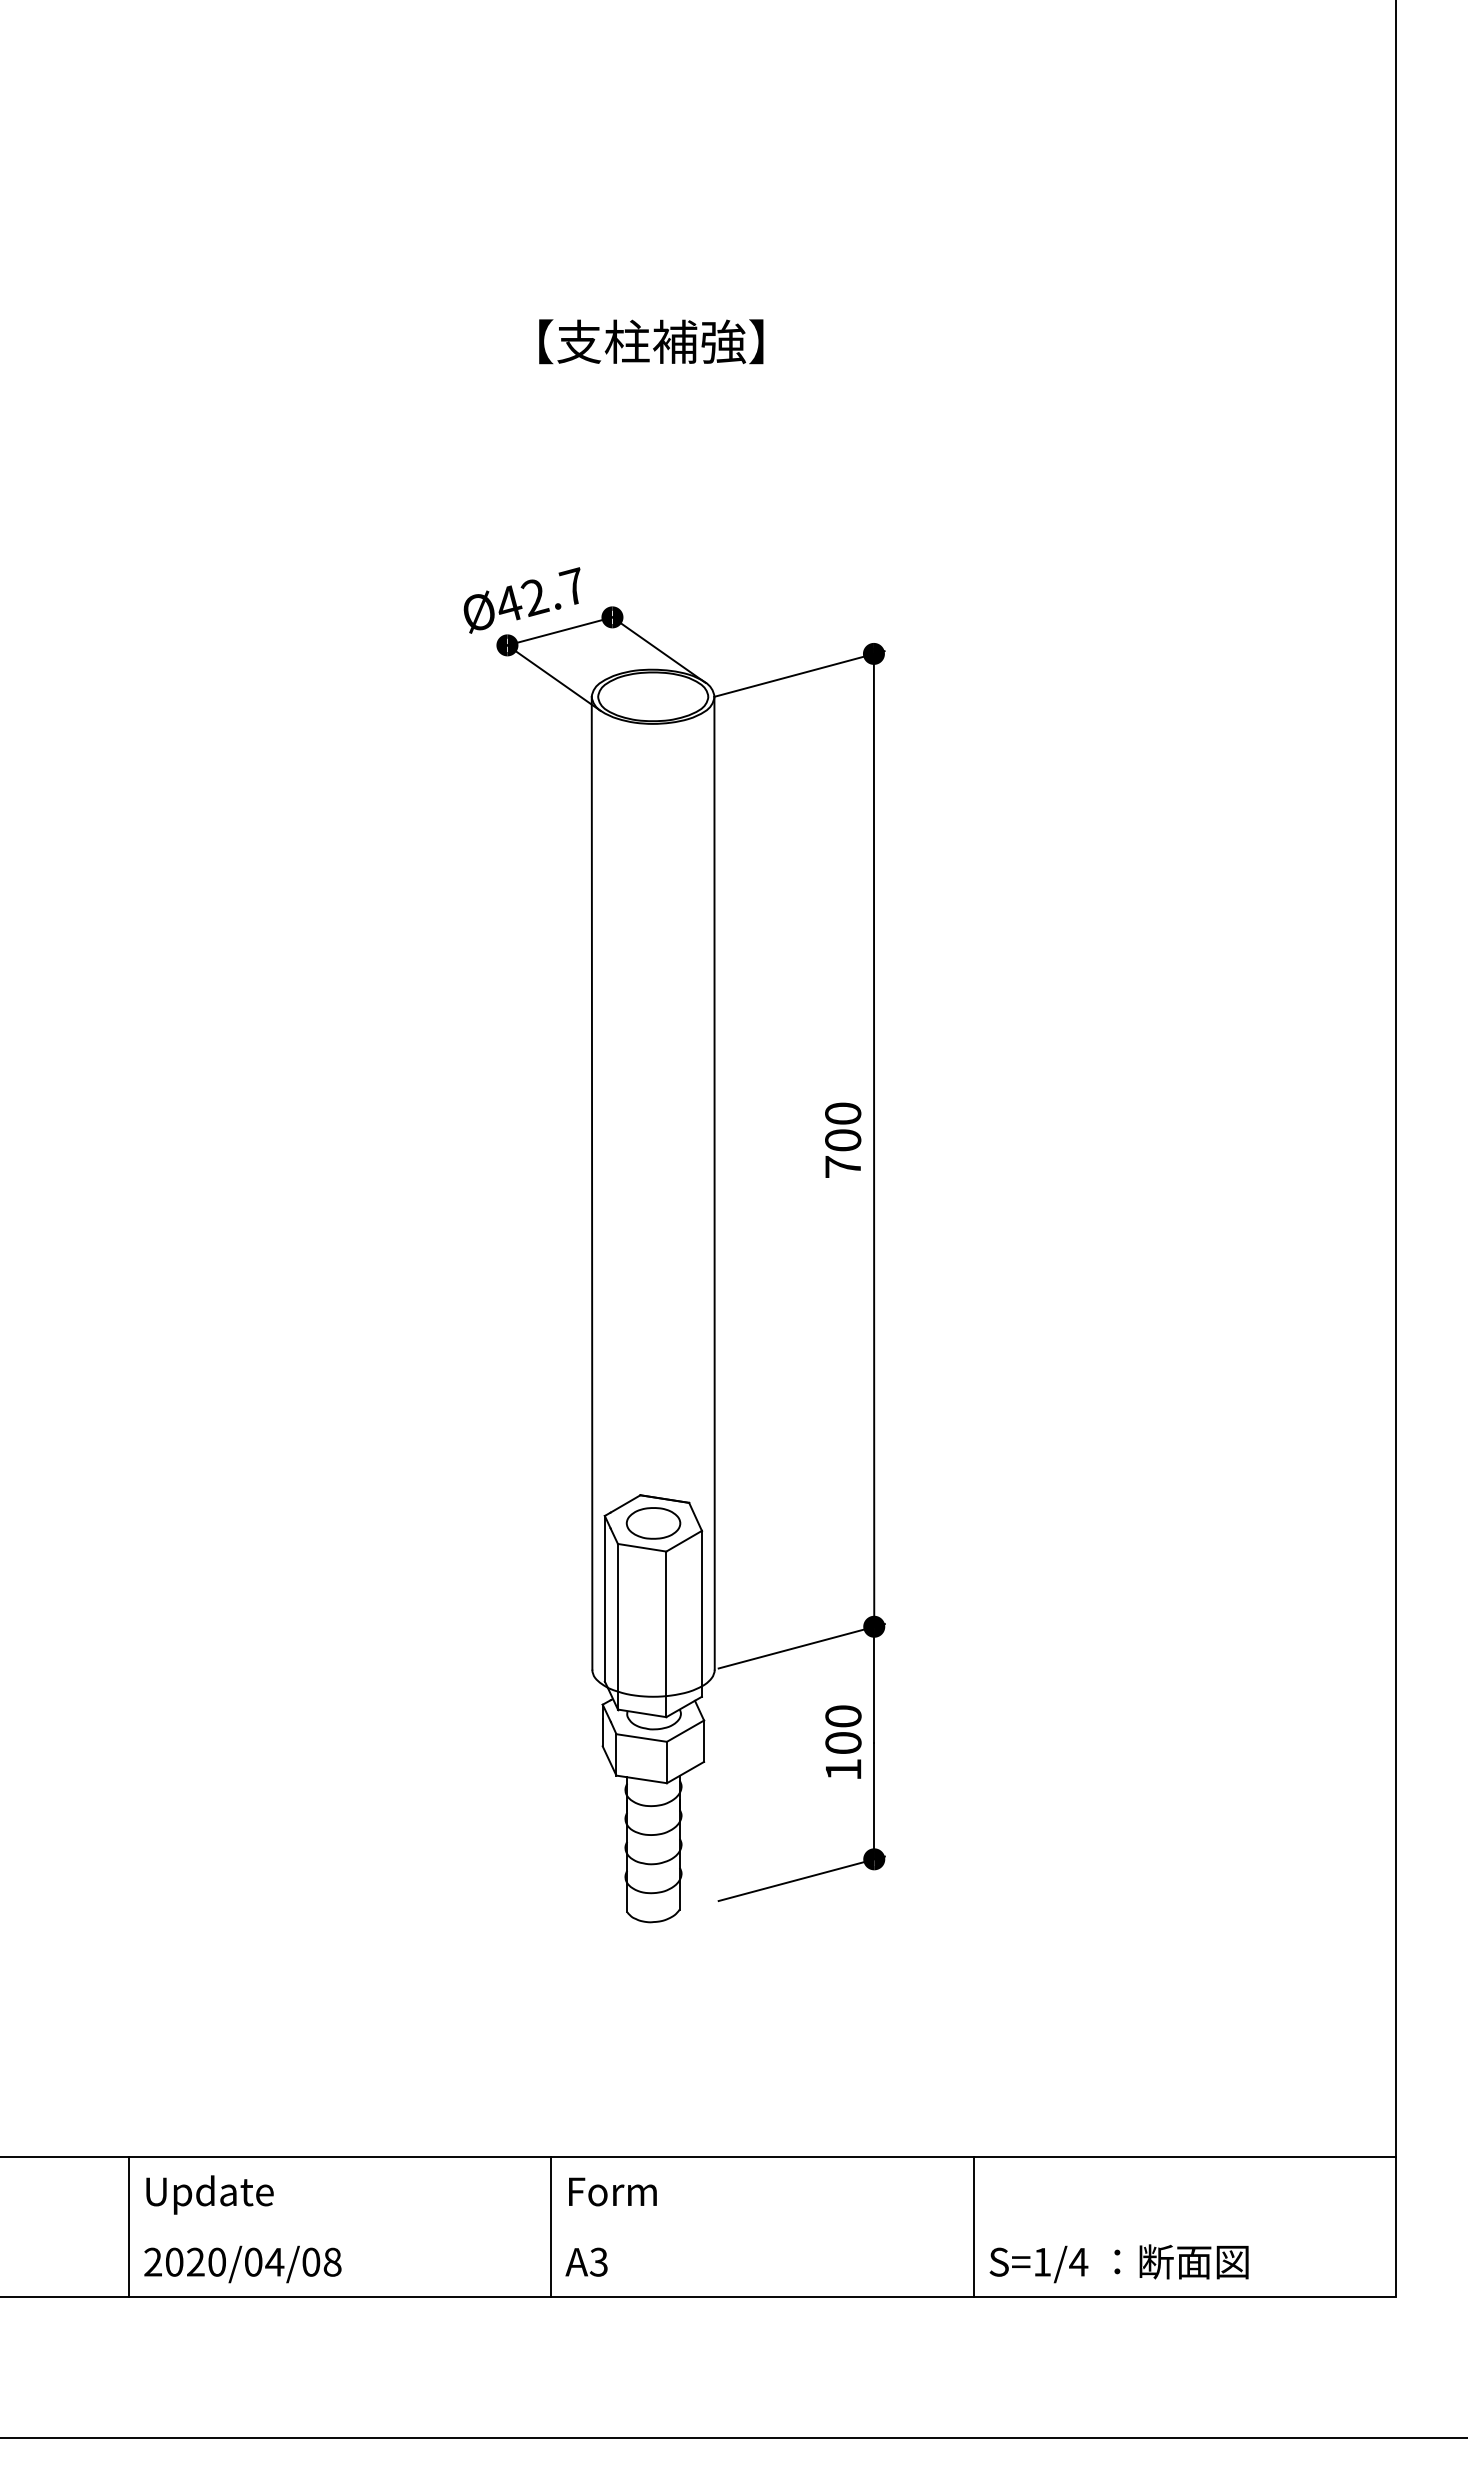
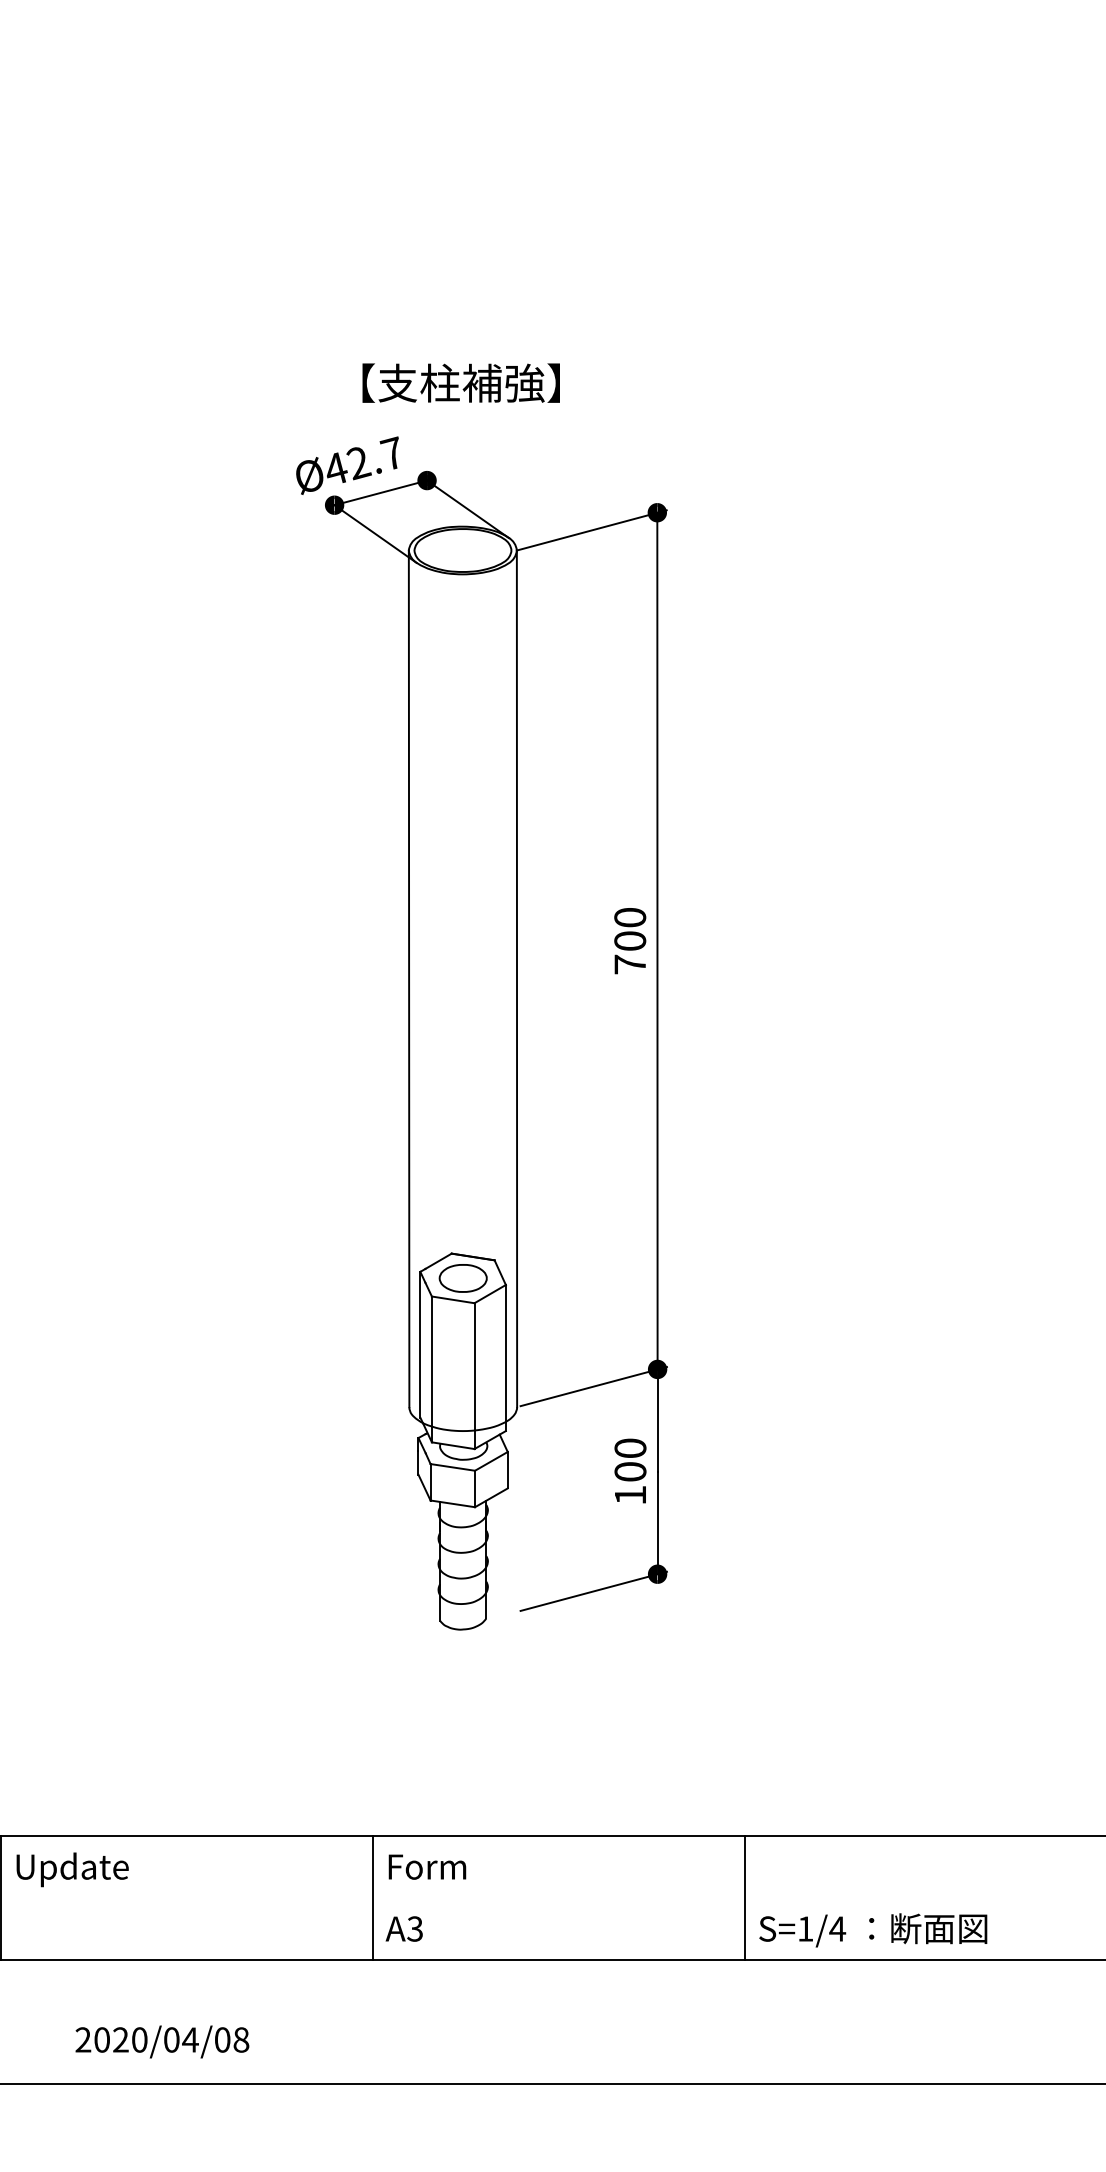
text: (651, 341) -> (461, 382), moved
text: (242, 2264) -> (162, 2041), moved

